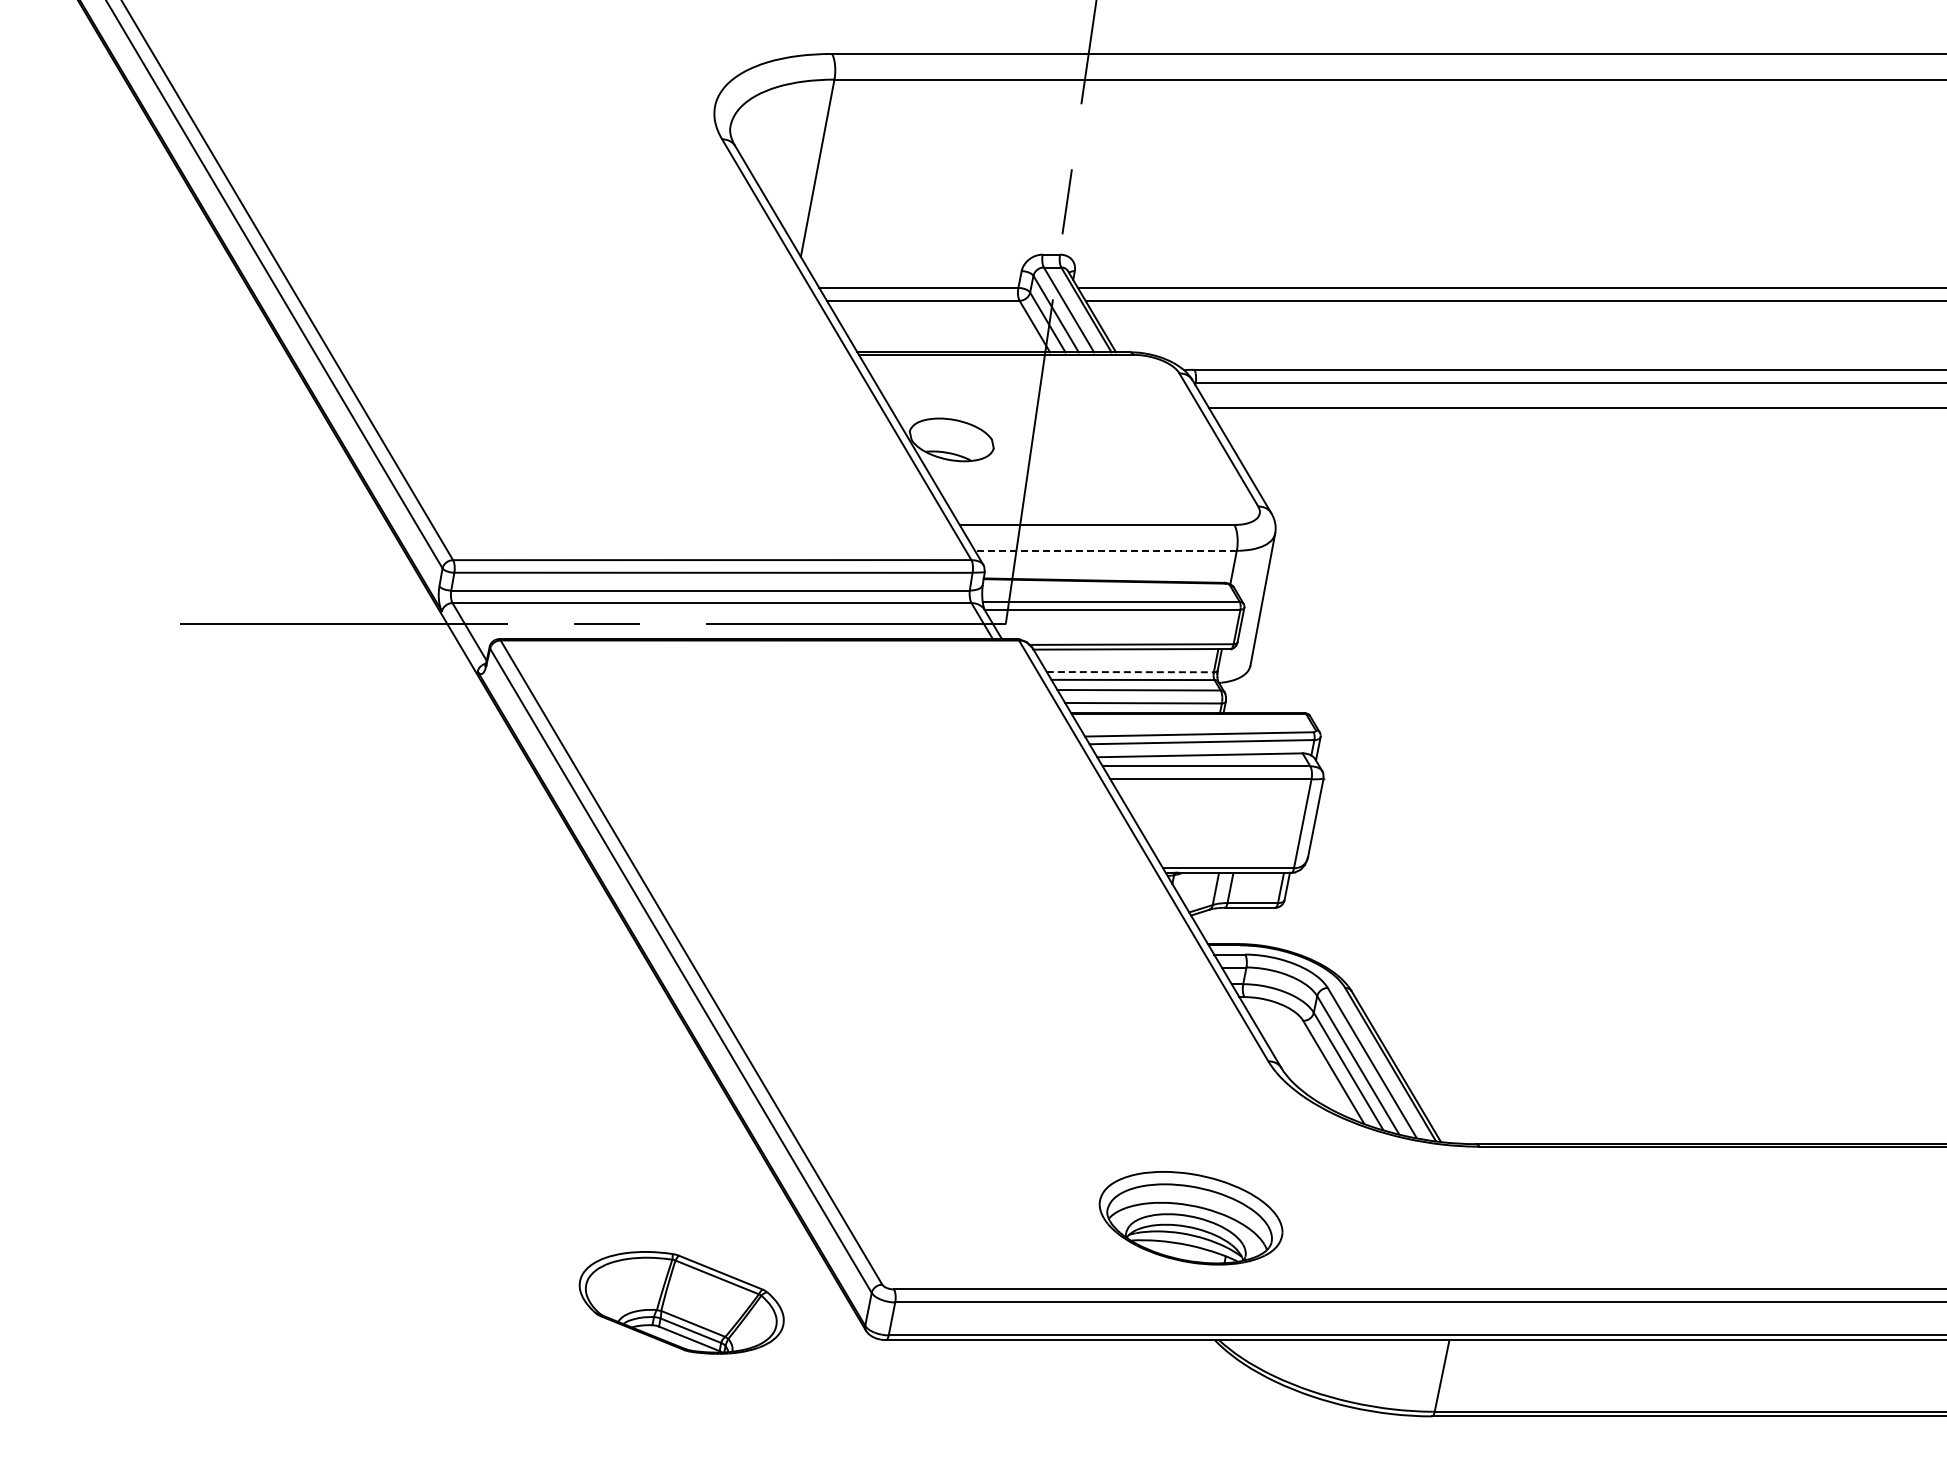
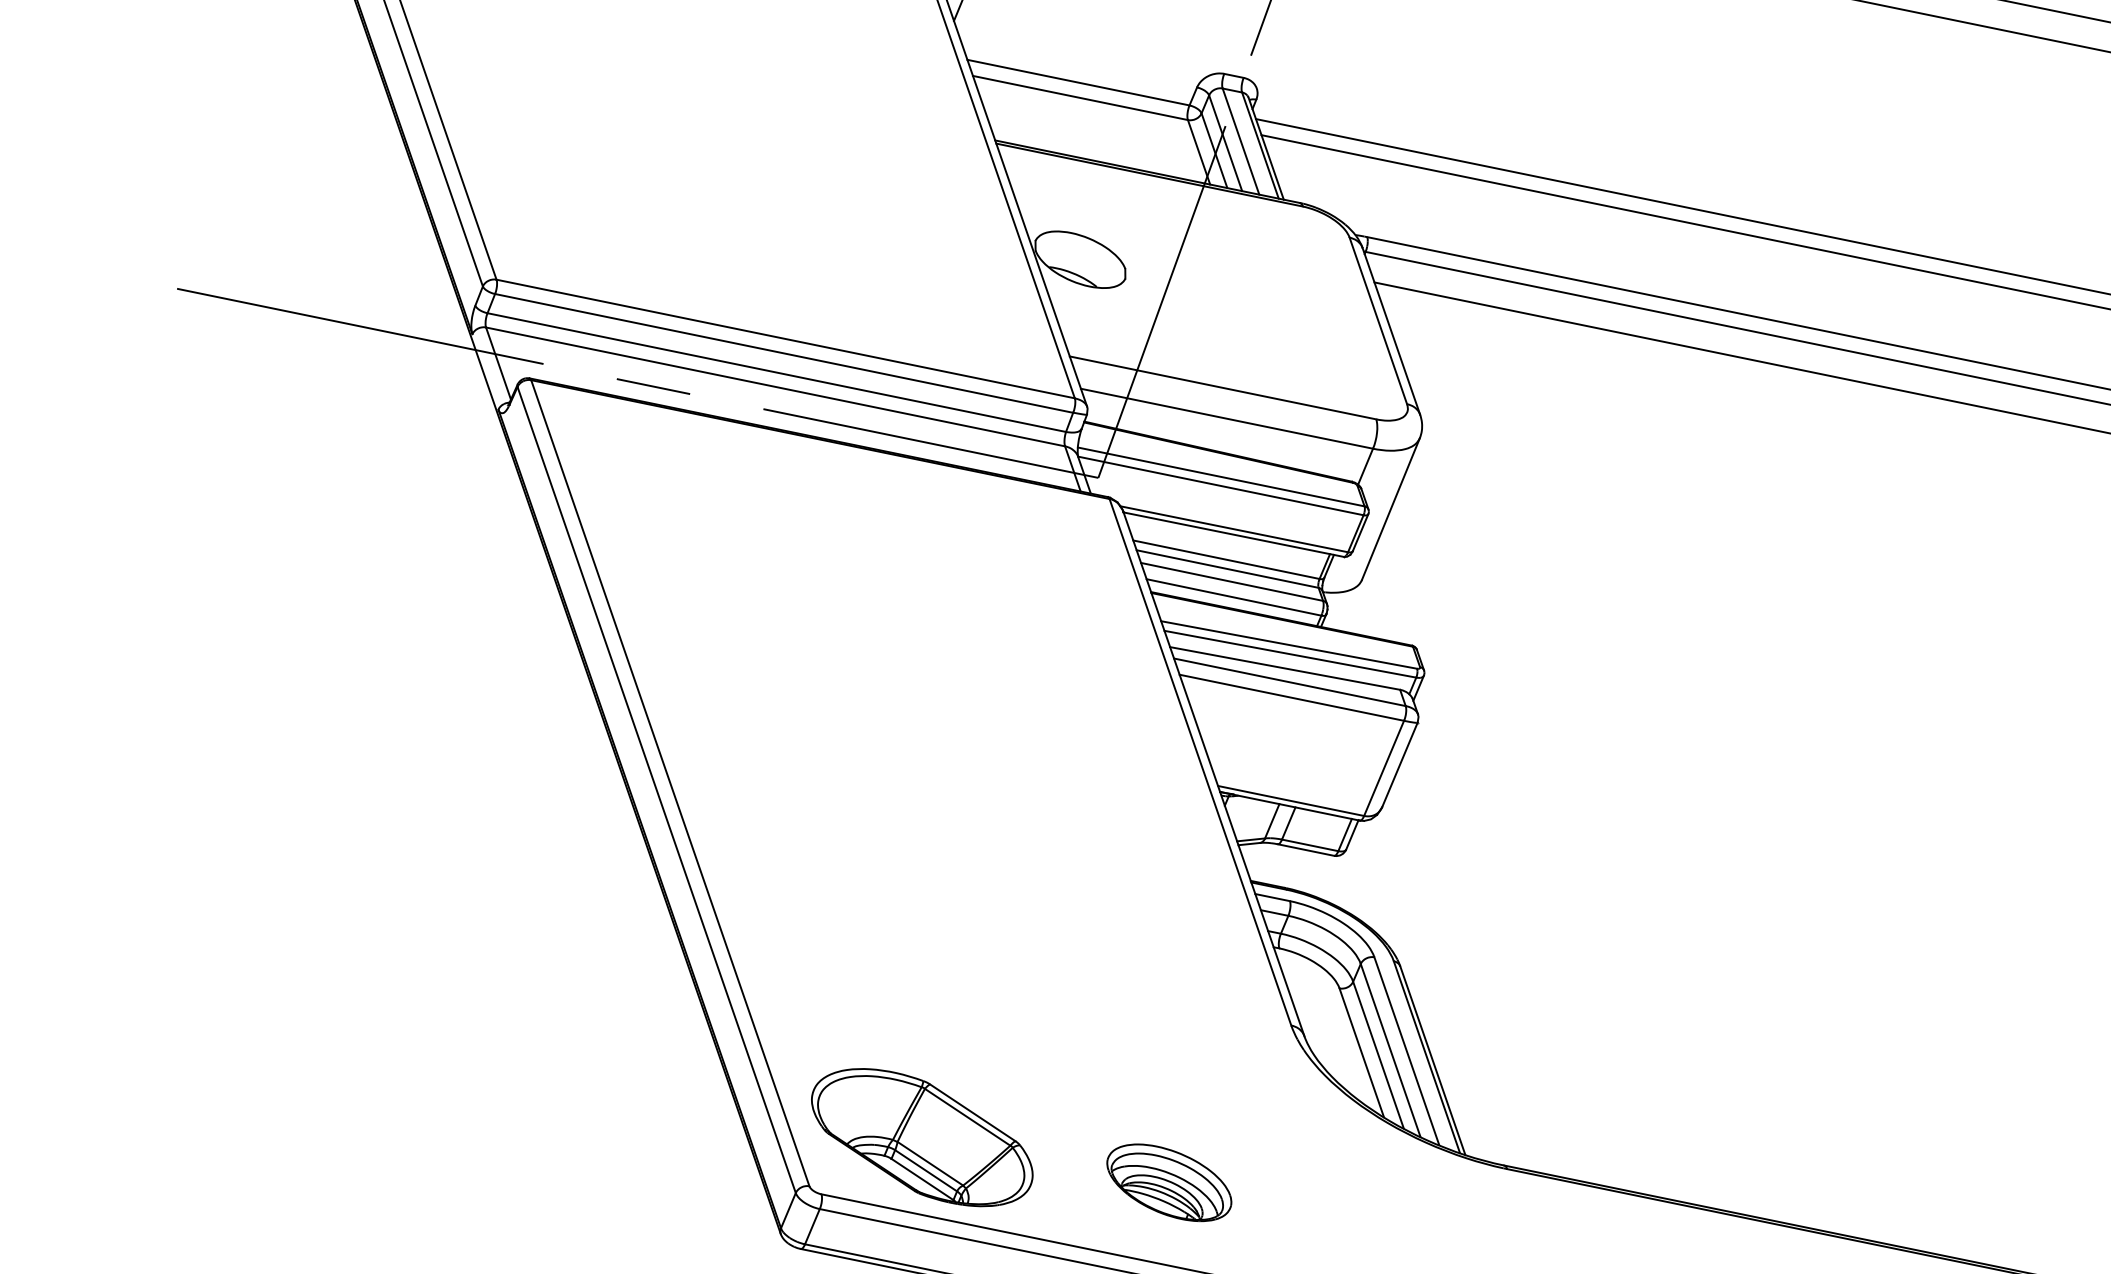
line: (1105, 550) -> (1226, 418), dashed -> solid
line: (1130, 672) -> (1226, 560), dashed -> solid
part: (1191, 1217) -> (1169, 1182), size x0.62
part: (681, 1302) -> (922, 1137), moved

